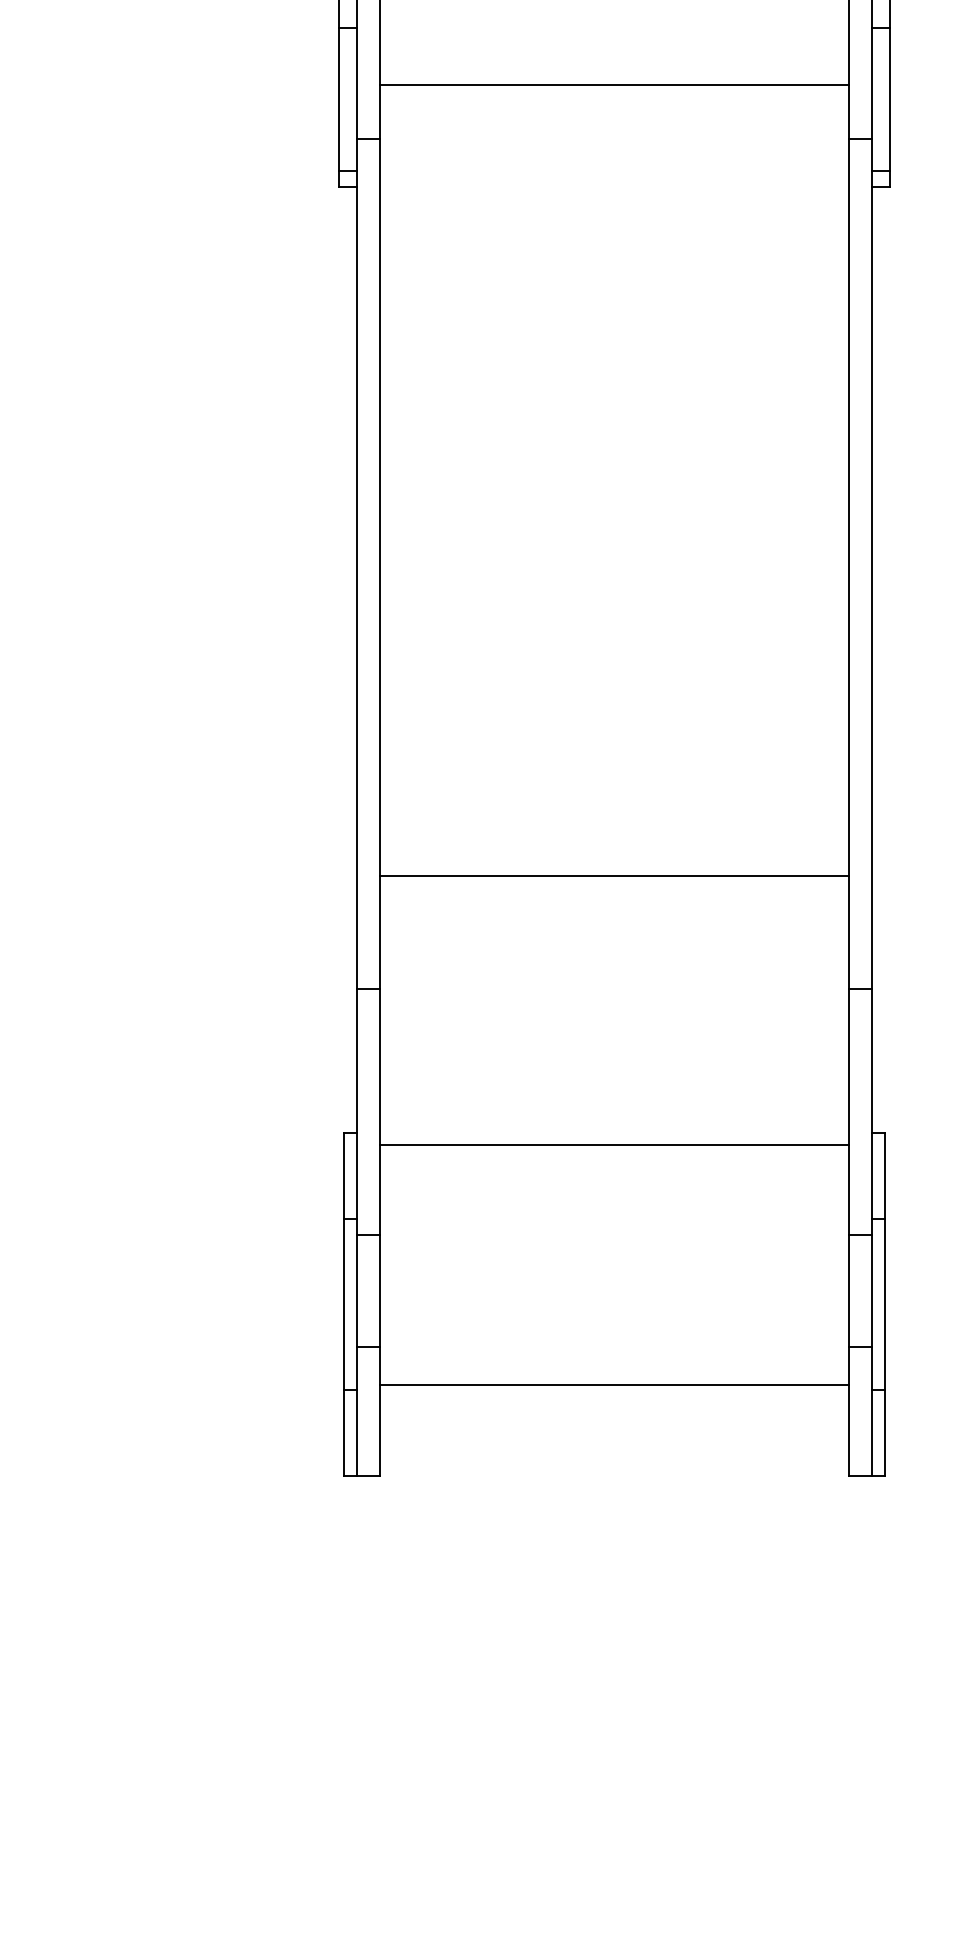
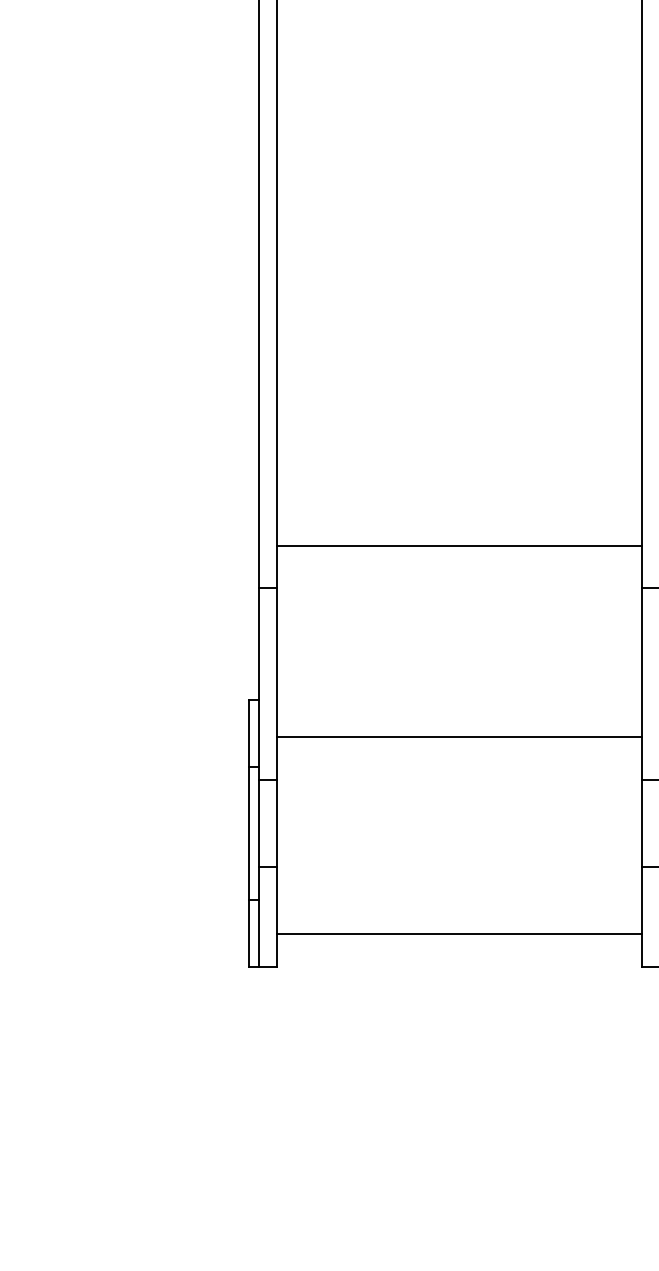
line: (613, 875) -> (458, 545), moved
line: (613, 1144) -> (458, 737), moved
line: (613, 1385) -> (458, 933), moved

